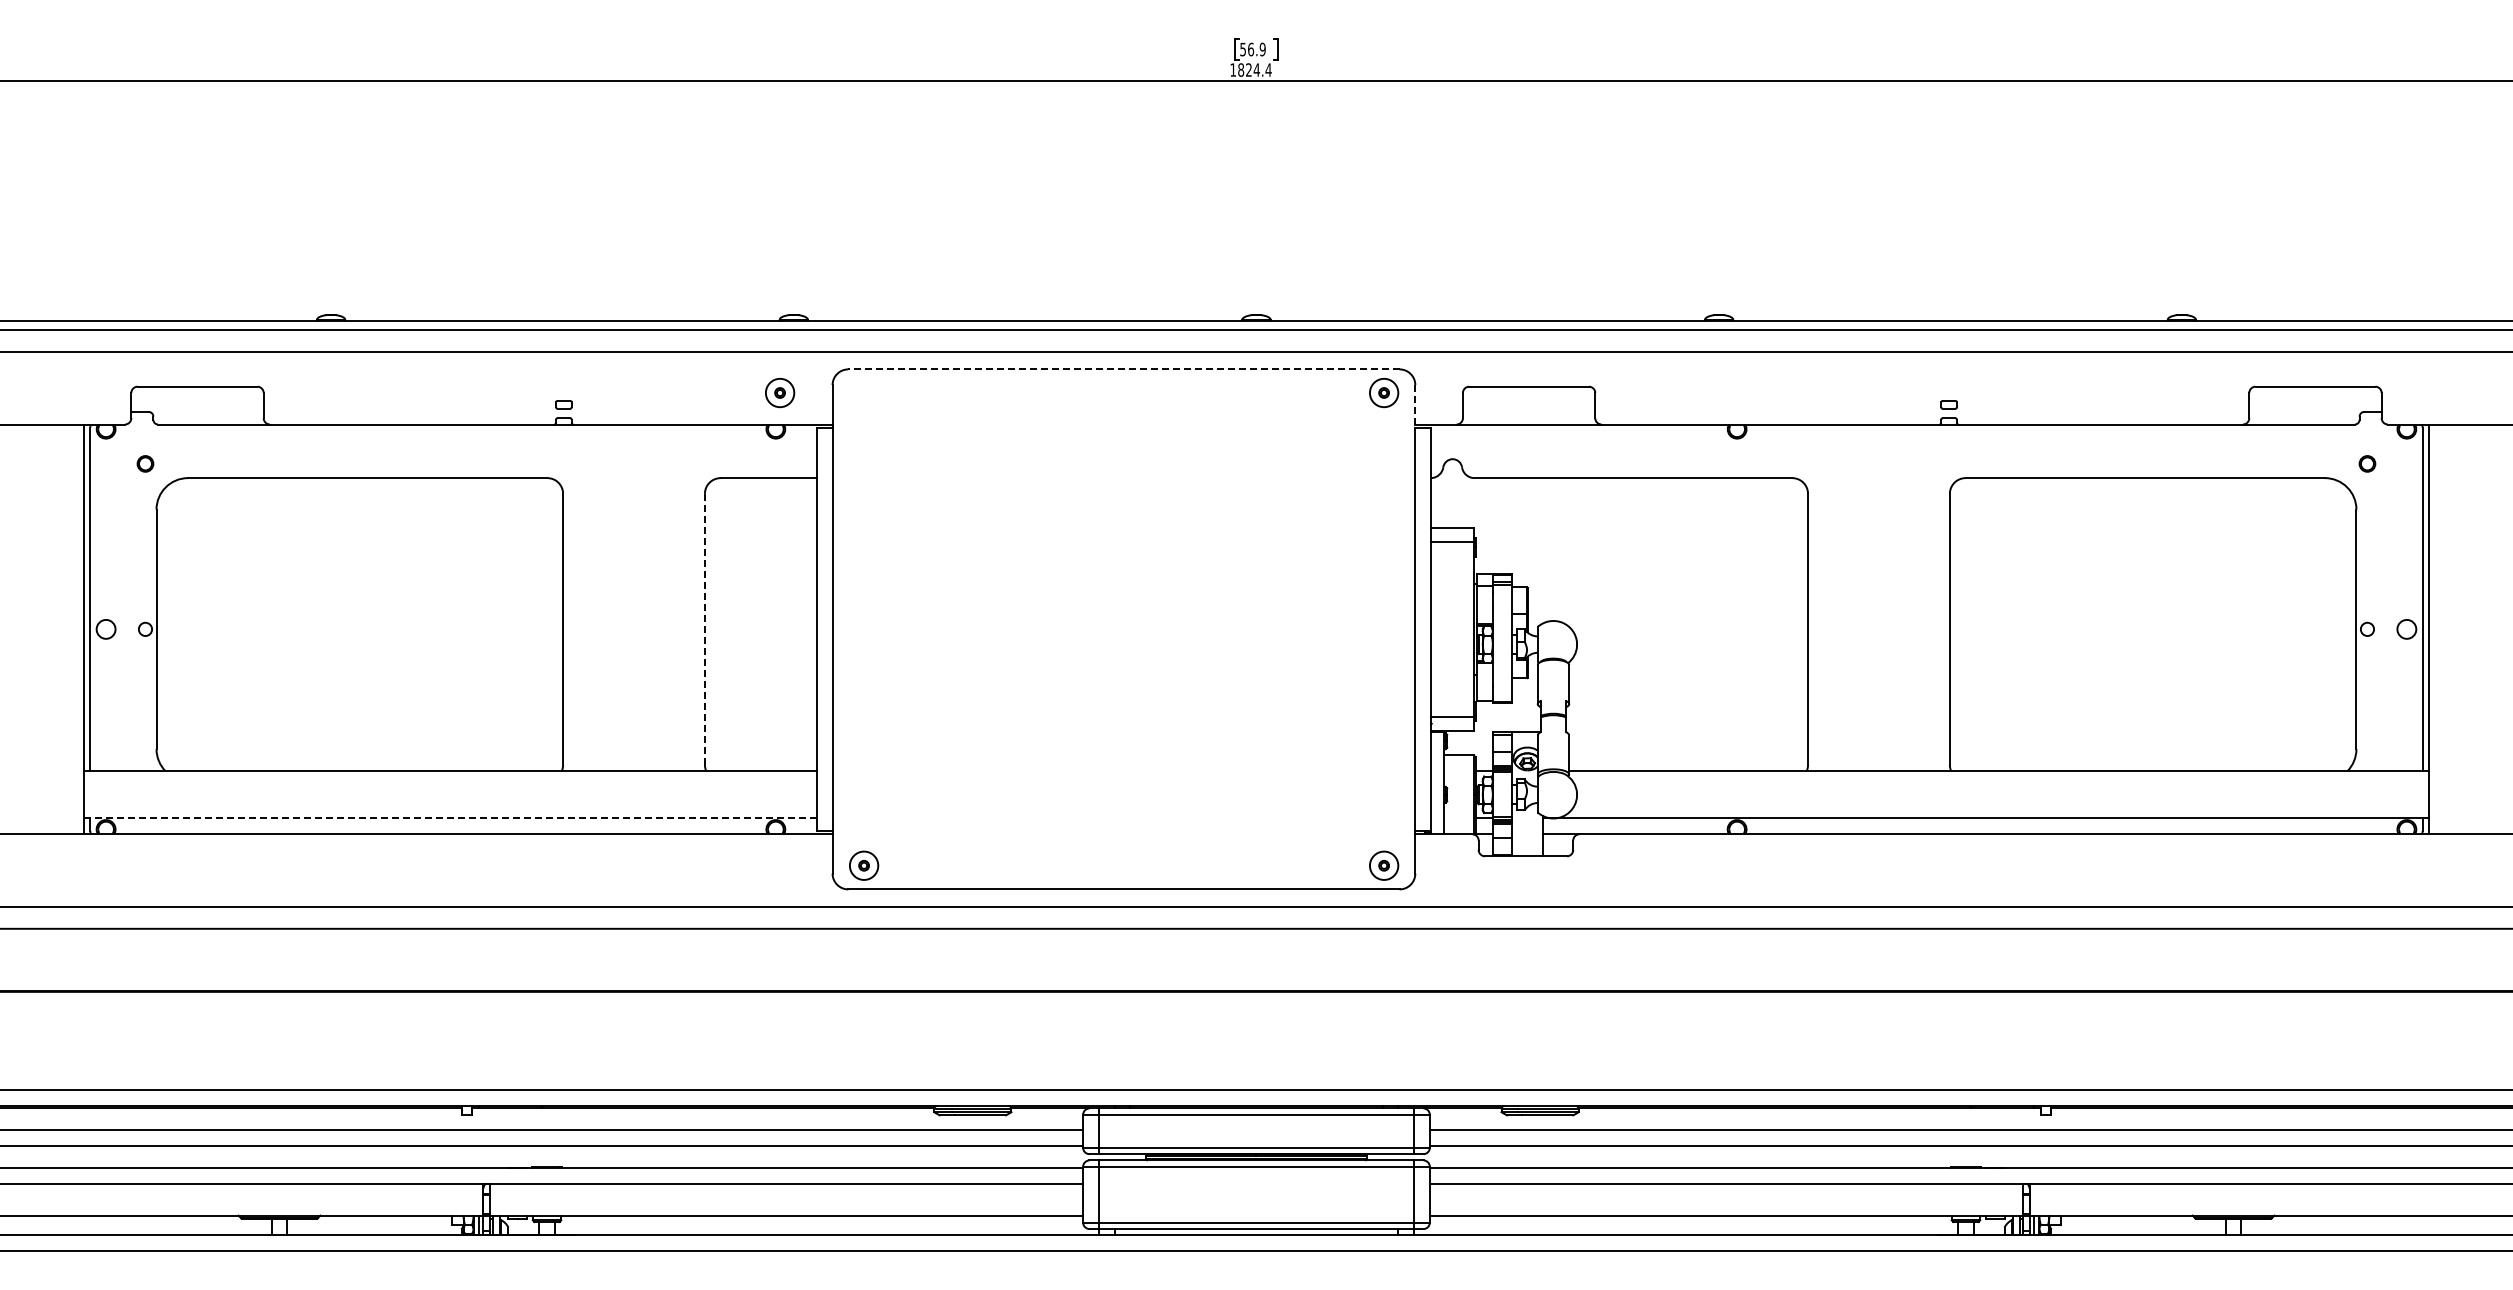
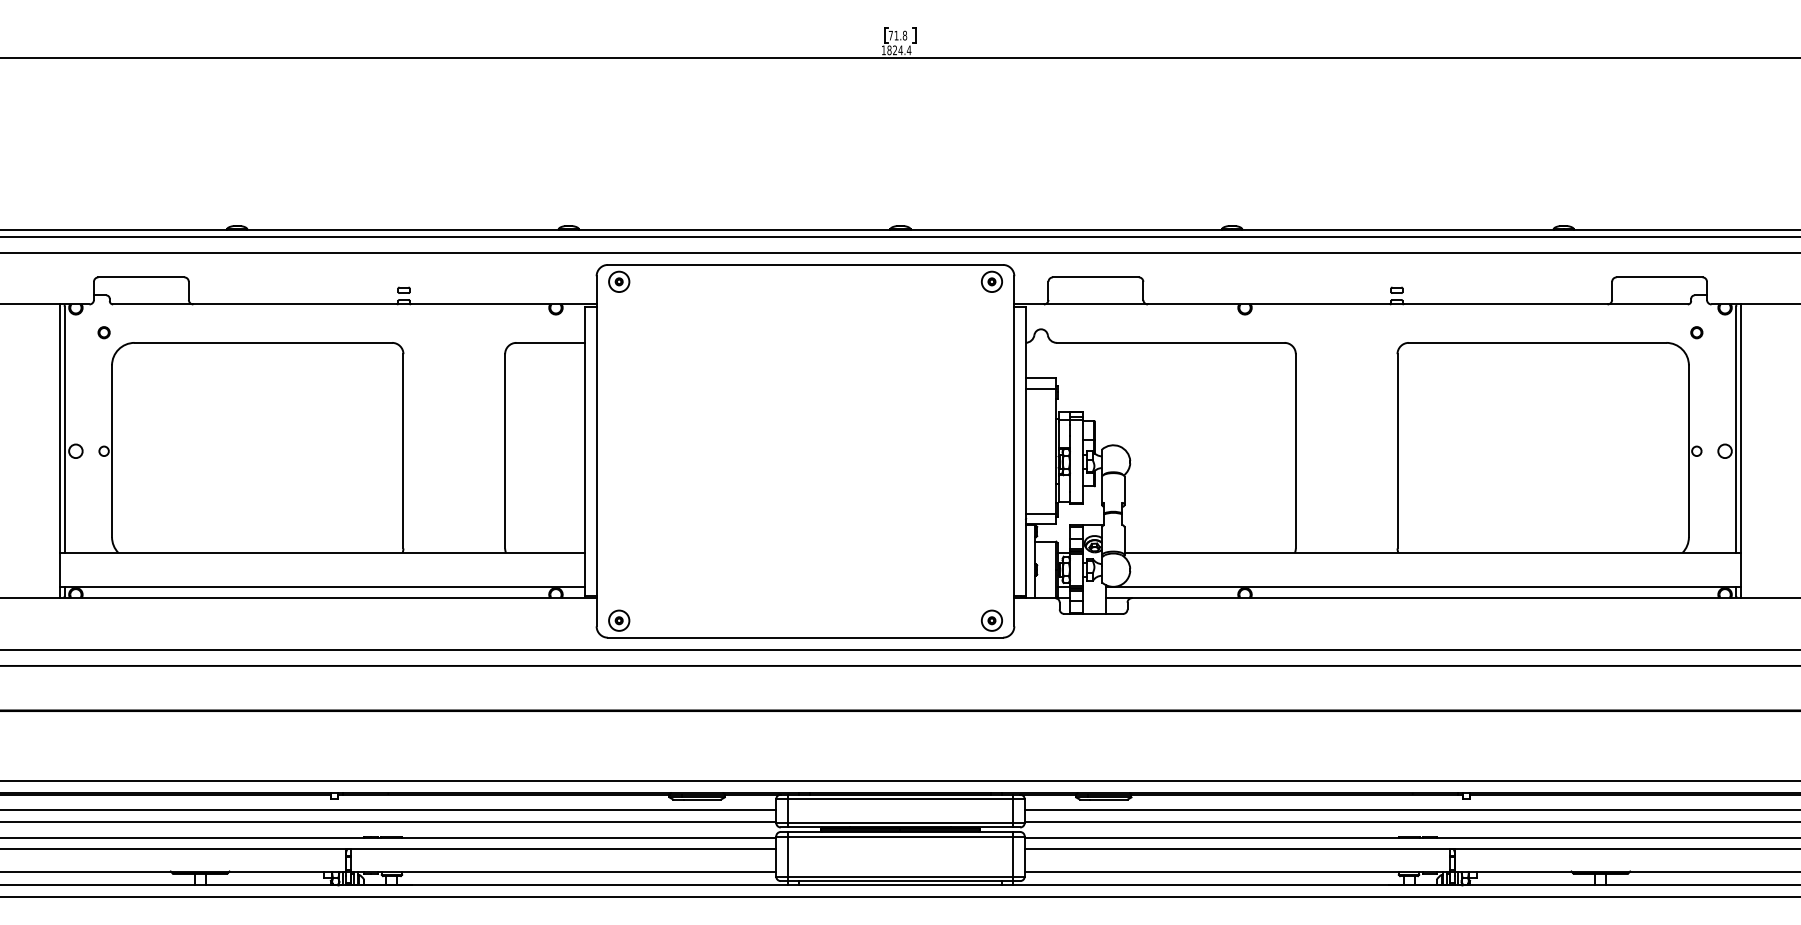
text: (1252, 49) -> (897, 35), 56.9 -> 71.8
line: (1123, 369) -> (805, 265), dashed -> solid
part: (780, 393) -> (619, 282), moved
line: (1415, 406) -> (1014, 291), dashed -> solid
line: (704, 629) -> (504, 451), dashed -> solid
line: (450, 818) -> (322, 586), dashed -> solid

